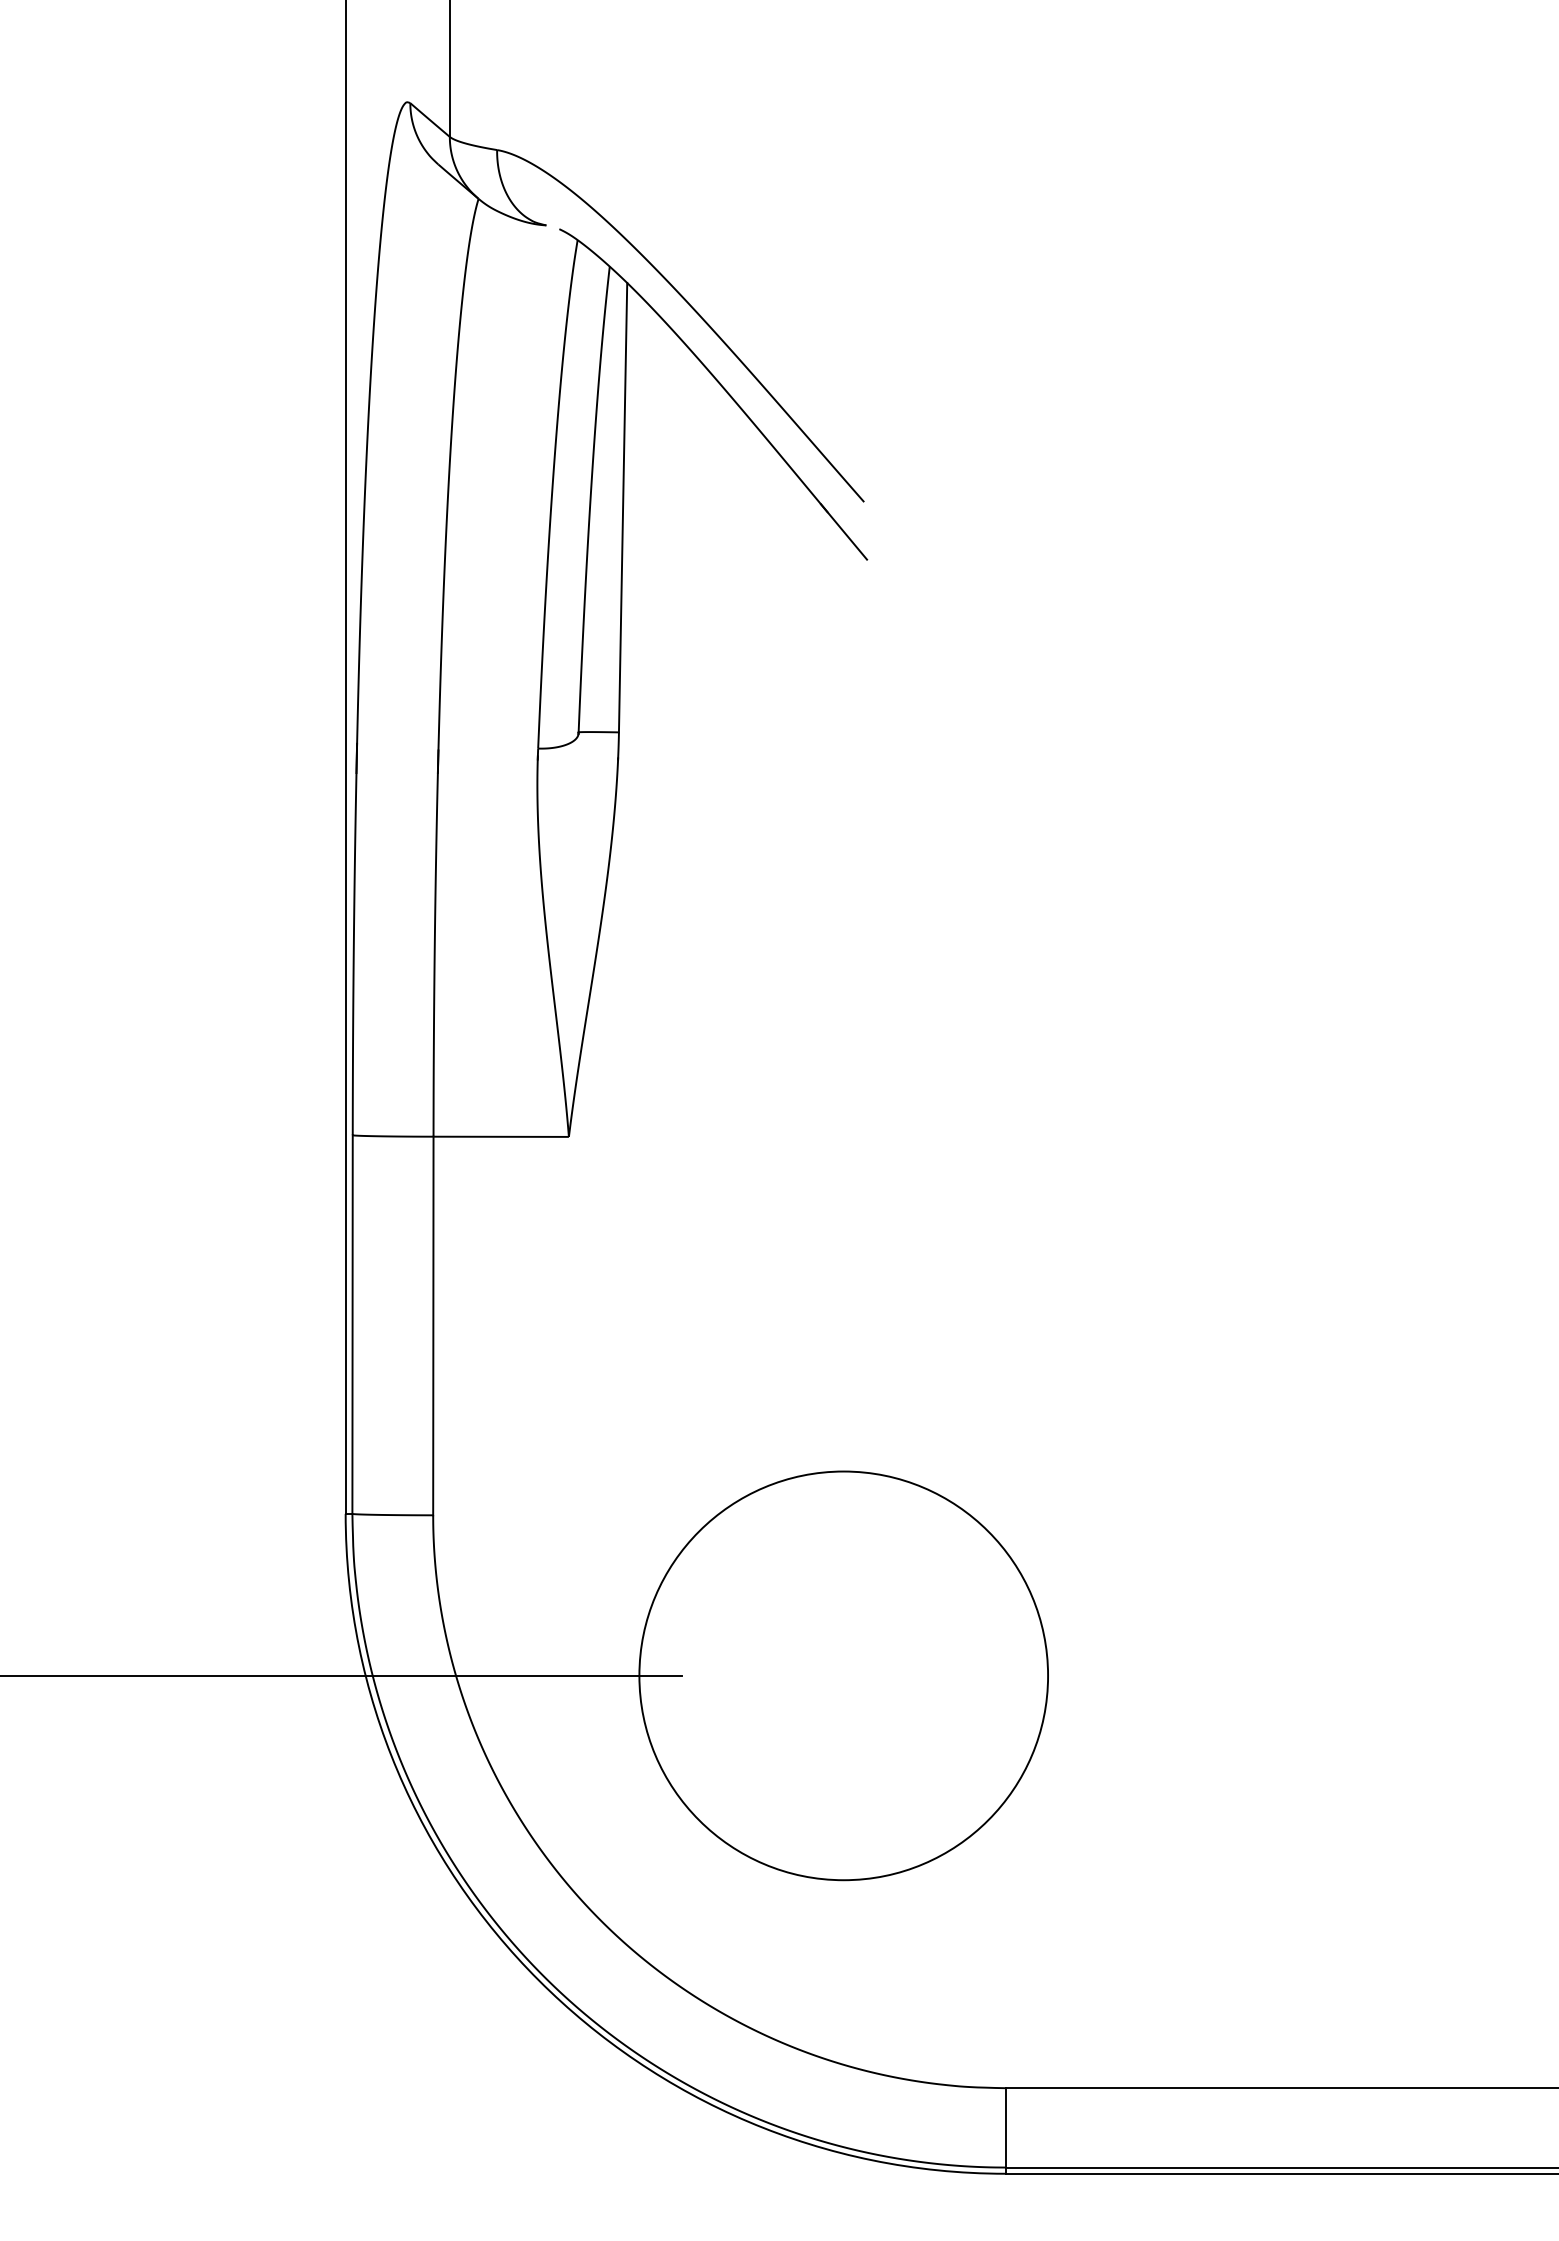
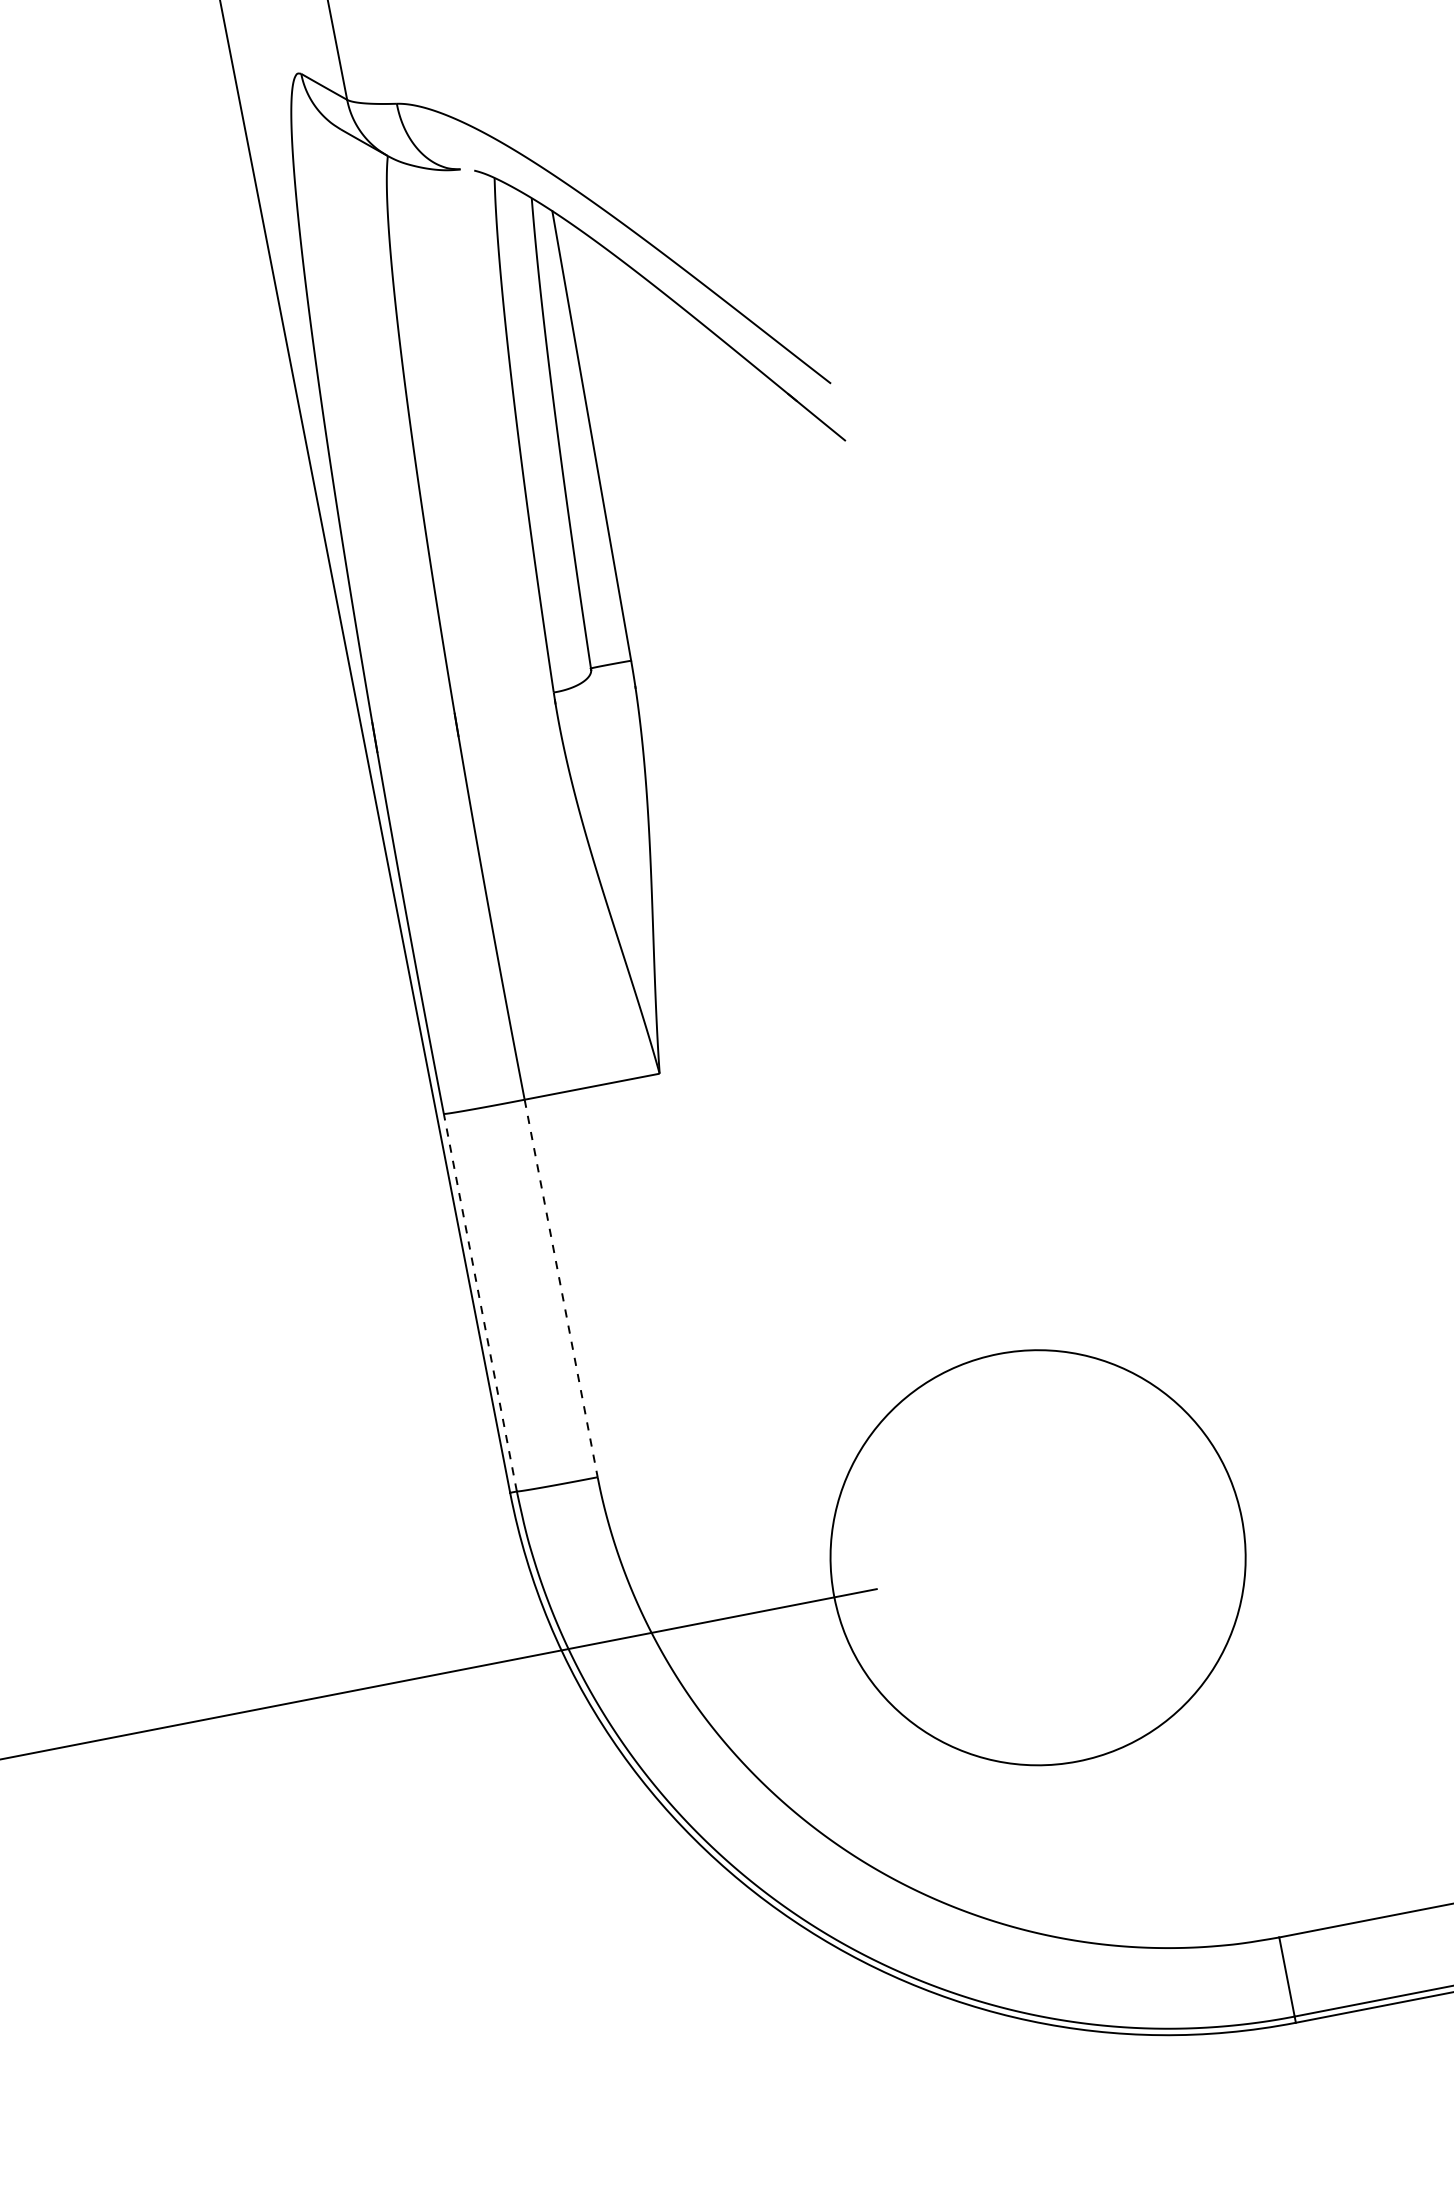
line: (352, 1324) -> (480, 1302), solid -> dashed
line: (433, 1326) -> (561, 1288), solid -> dashed

